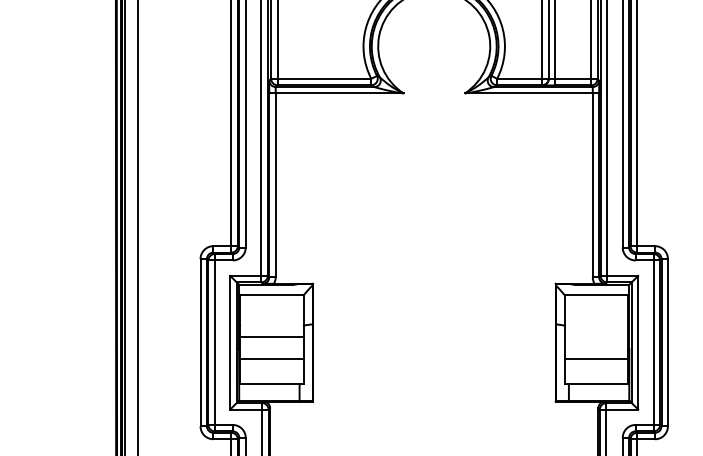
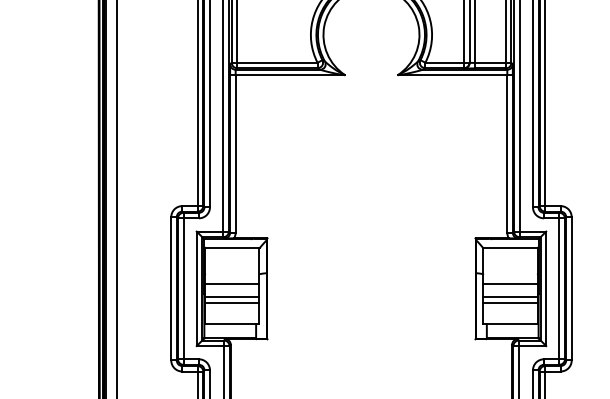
line: (596, 336) -> (510, 283), added
line: (272, 351) -> (232, 296), added
line: (596, 351) -> (510, 296), added

